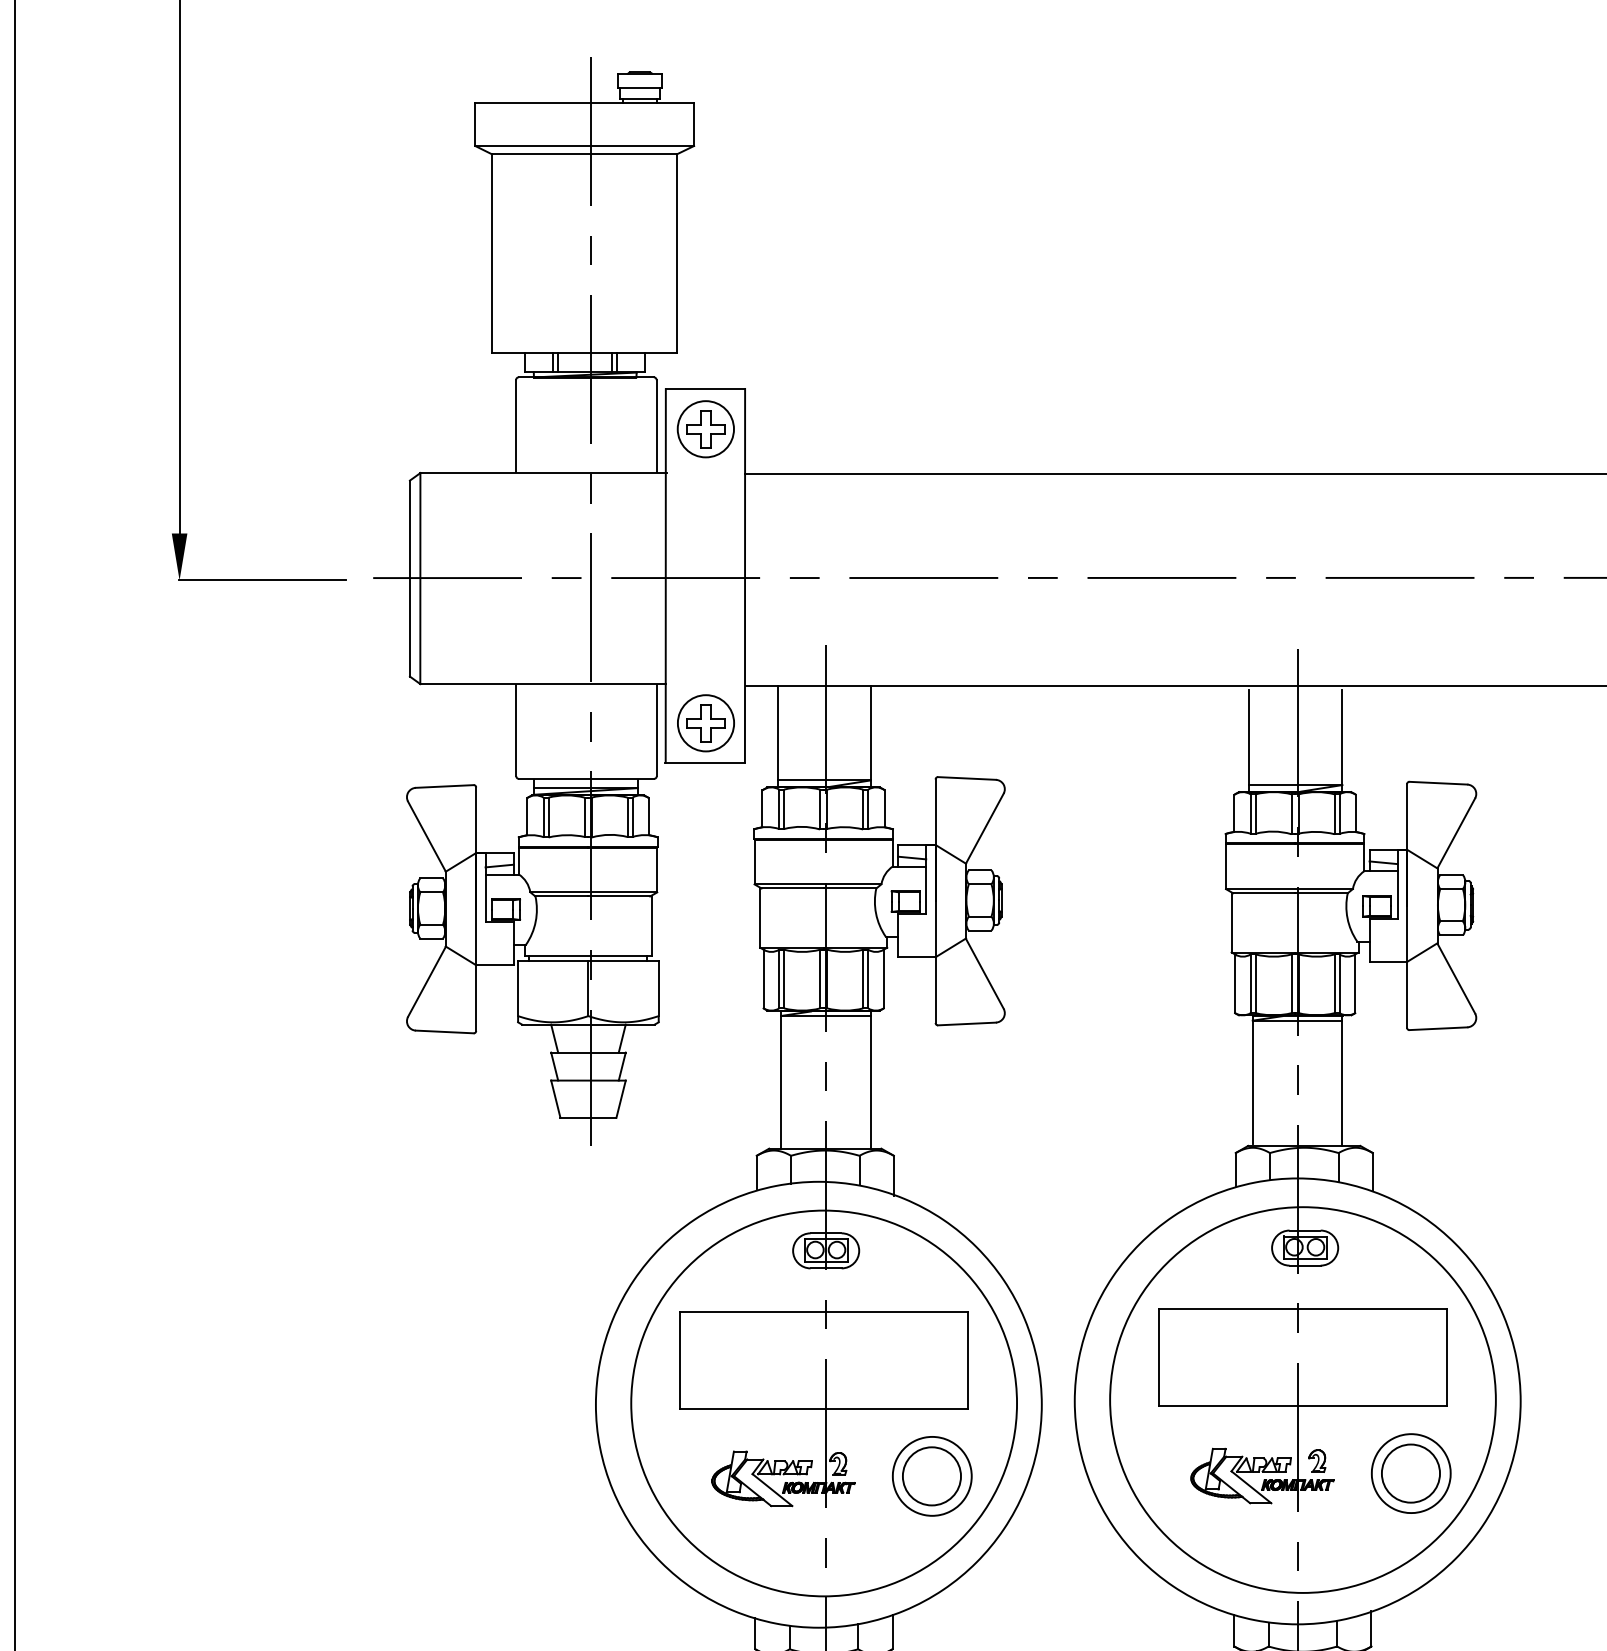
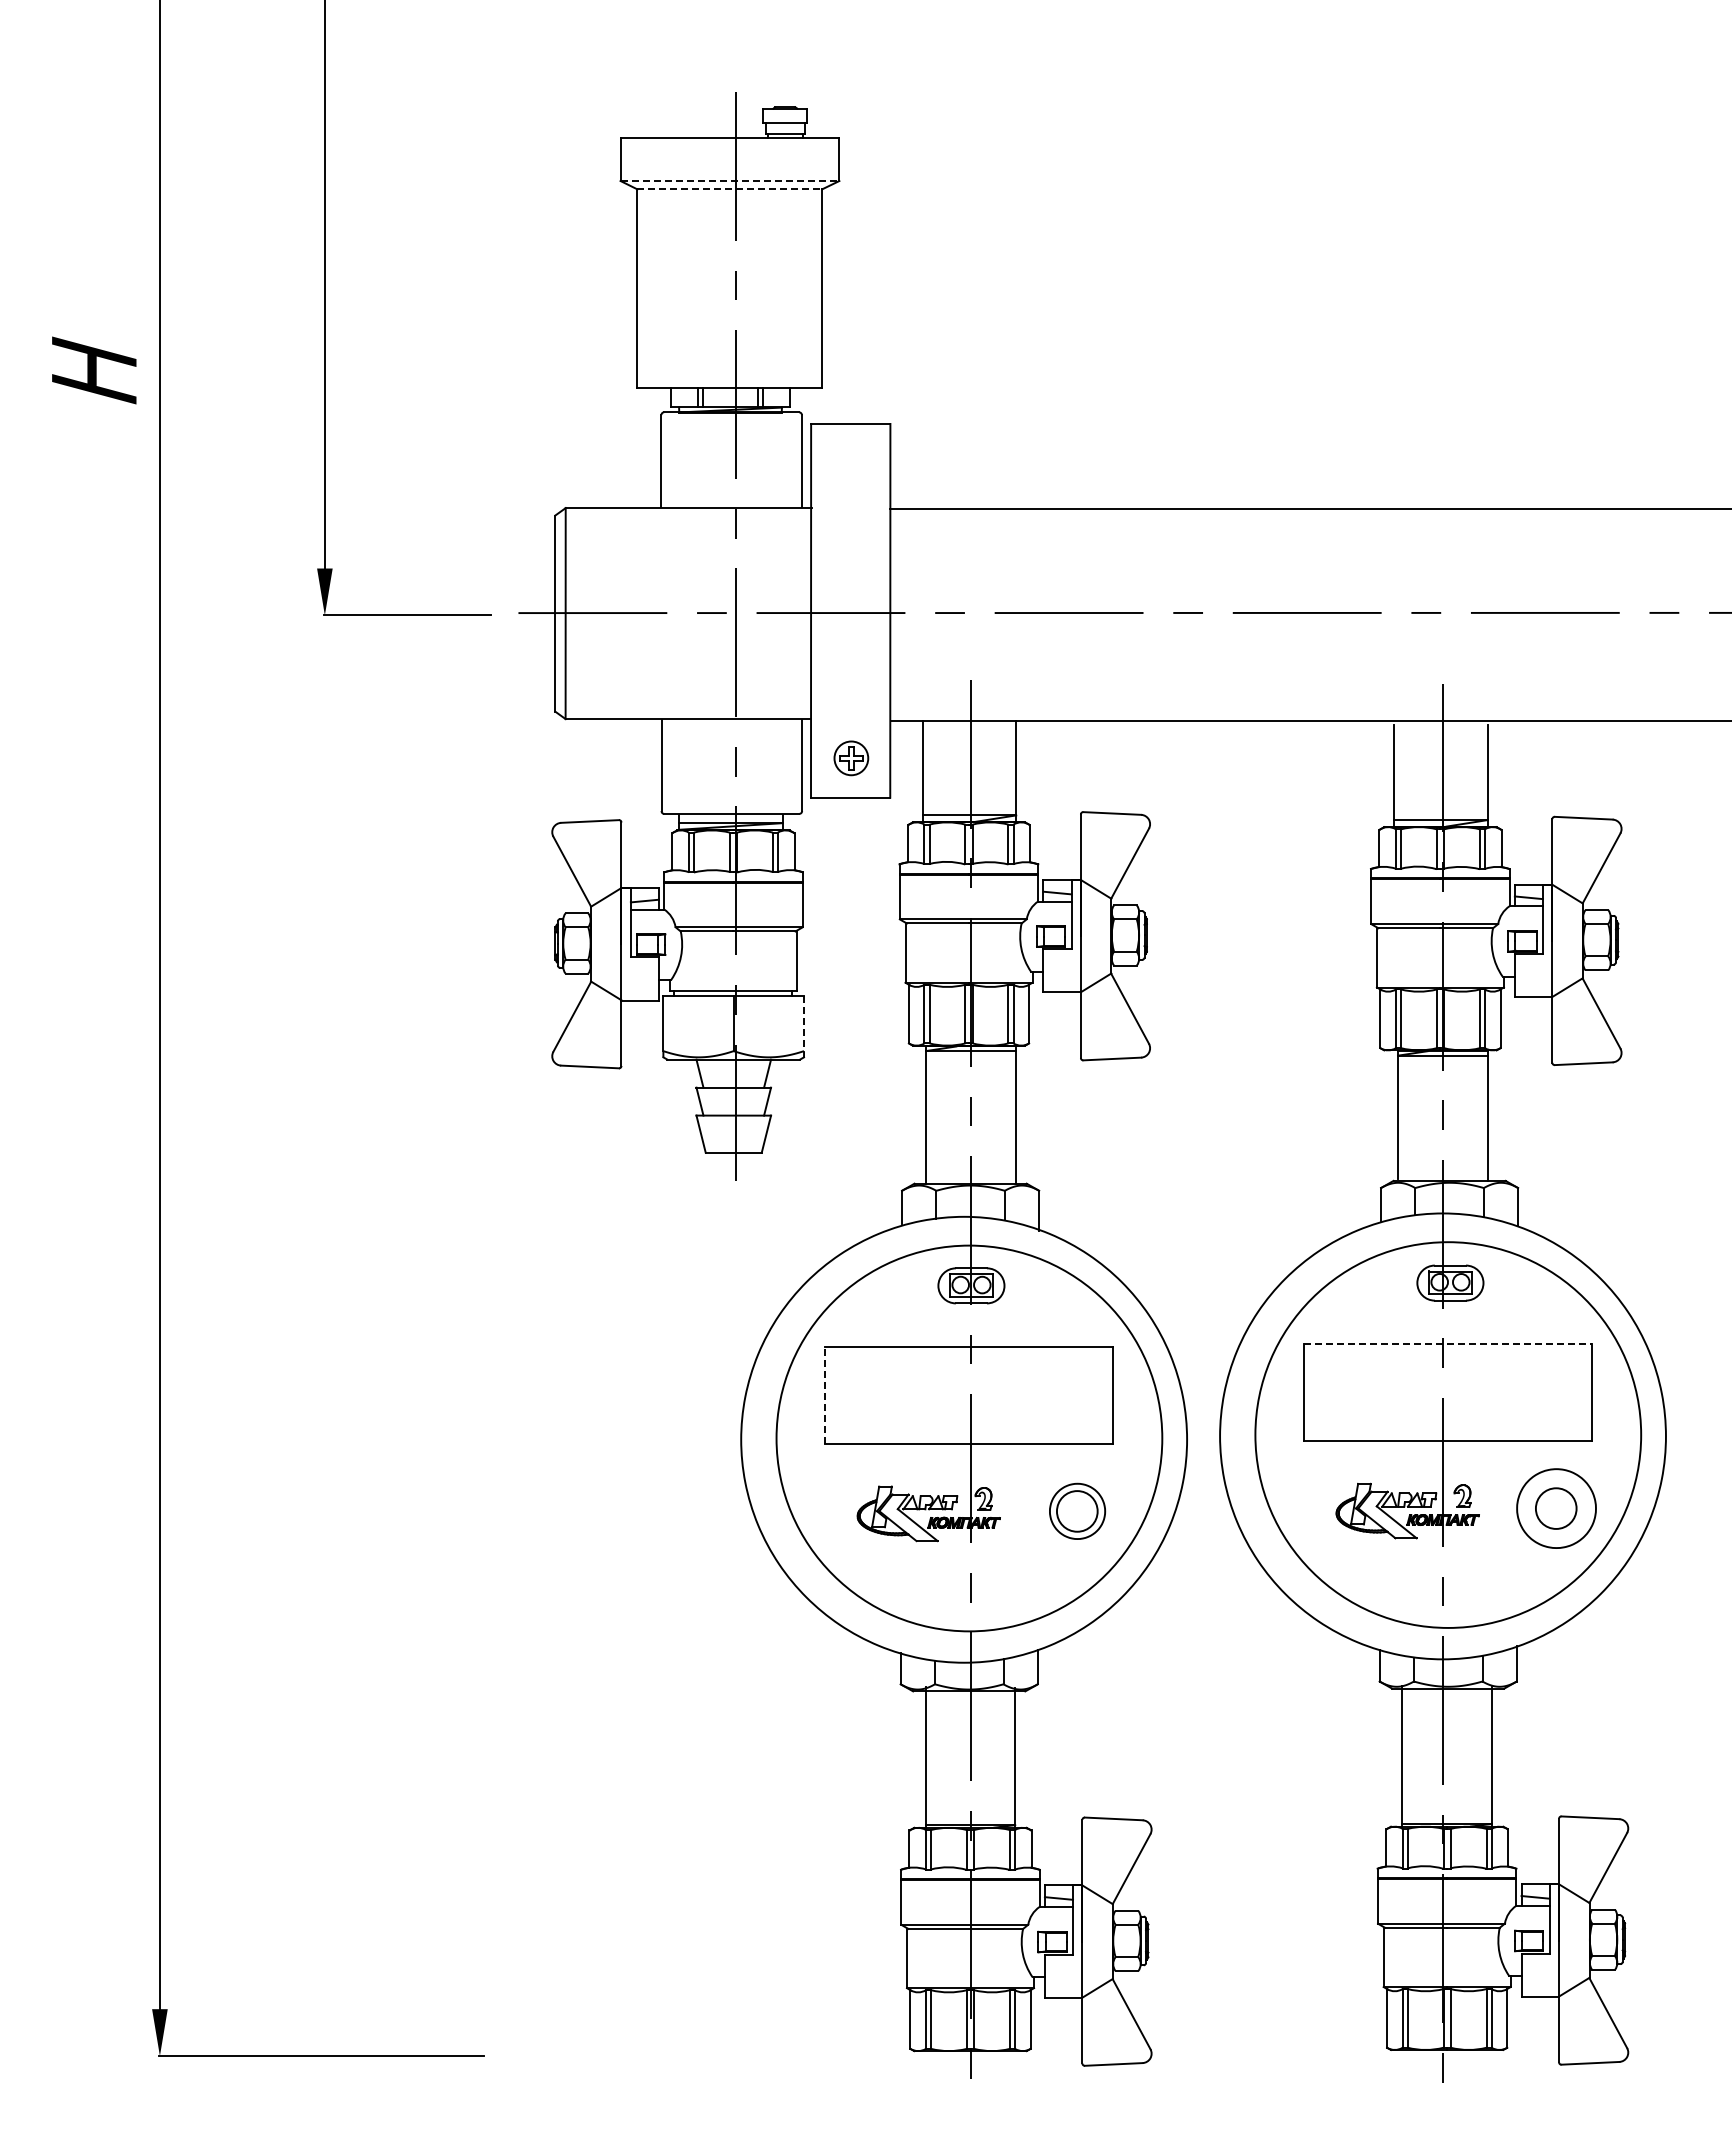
line: (585, 146) -> (730, 181), solid -> dashed
line: (585, 154) -> (730, 189), solid -> dashed
part: (706, 429) -> (851, 464), removed
part: (706, 723) -> (851, 758), size x0.6
line: (659, 989) -> (804, 1024), solid -> dashed
line: (1303, 1308) -> (1448, 1343), solid -> dashed
line: (680, 1360) -> (825, 1395), solid -> dashed
circle: (1411, 1473) -> (1556, 1508), size x0.7
part: (932, 1476) -> (1077, 1511), size x0.7

